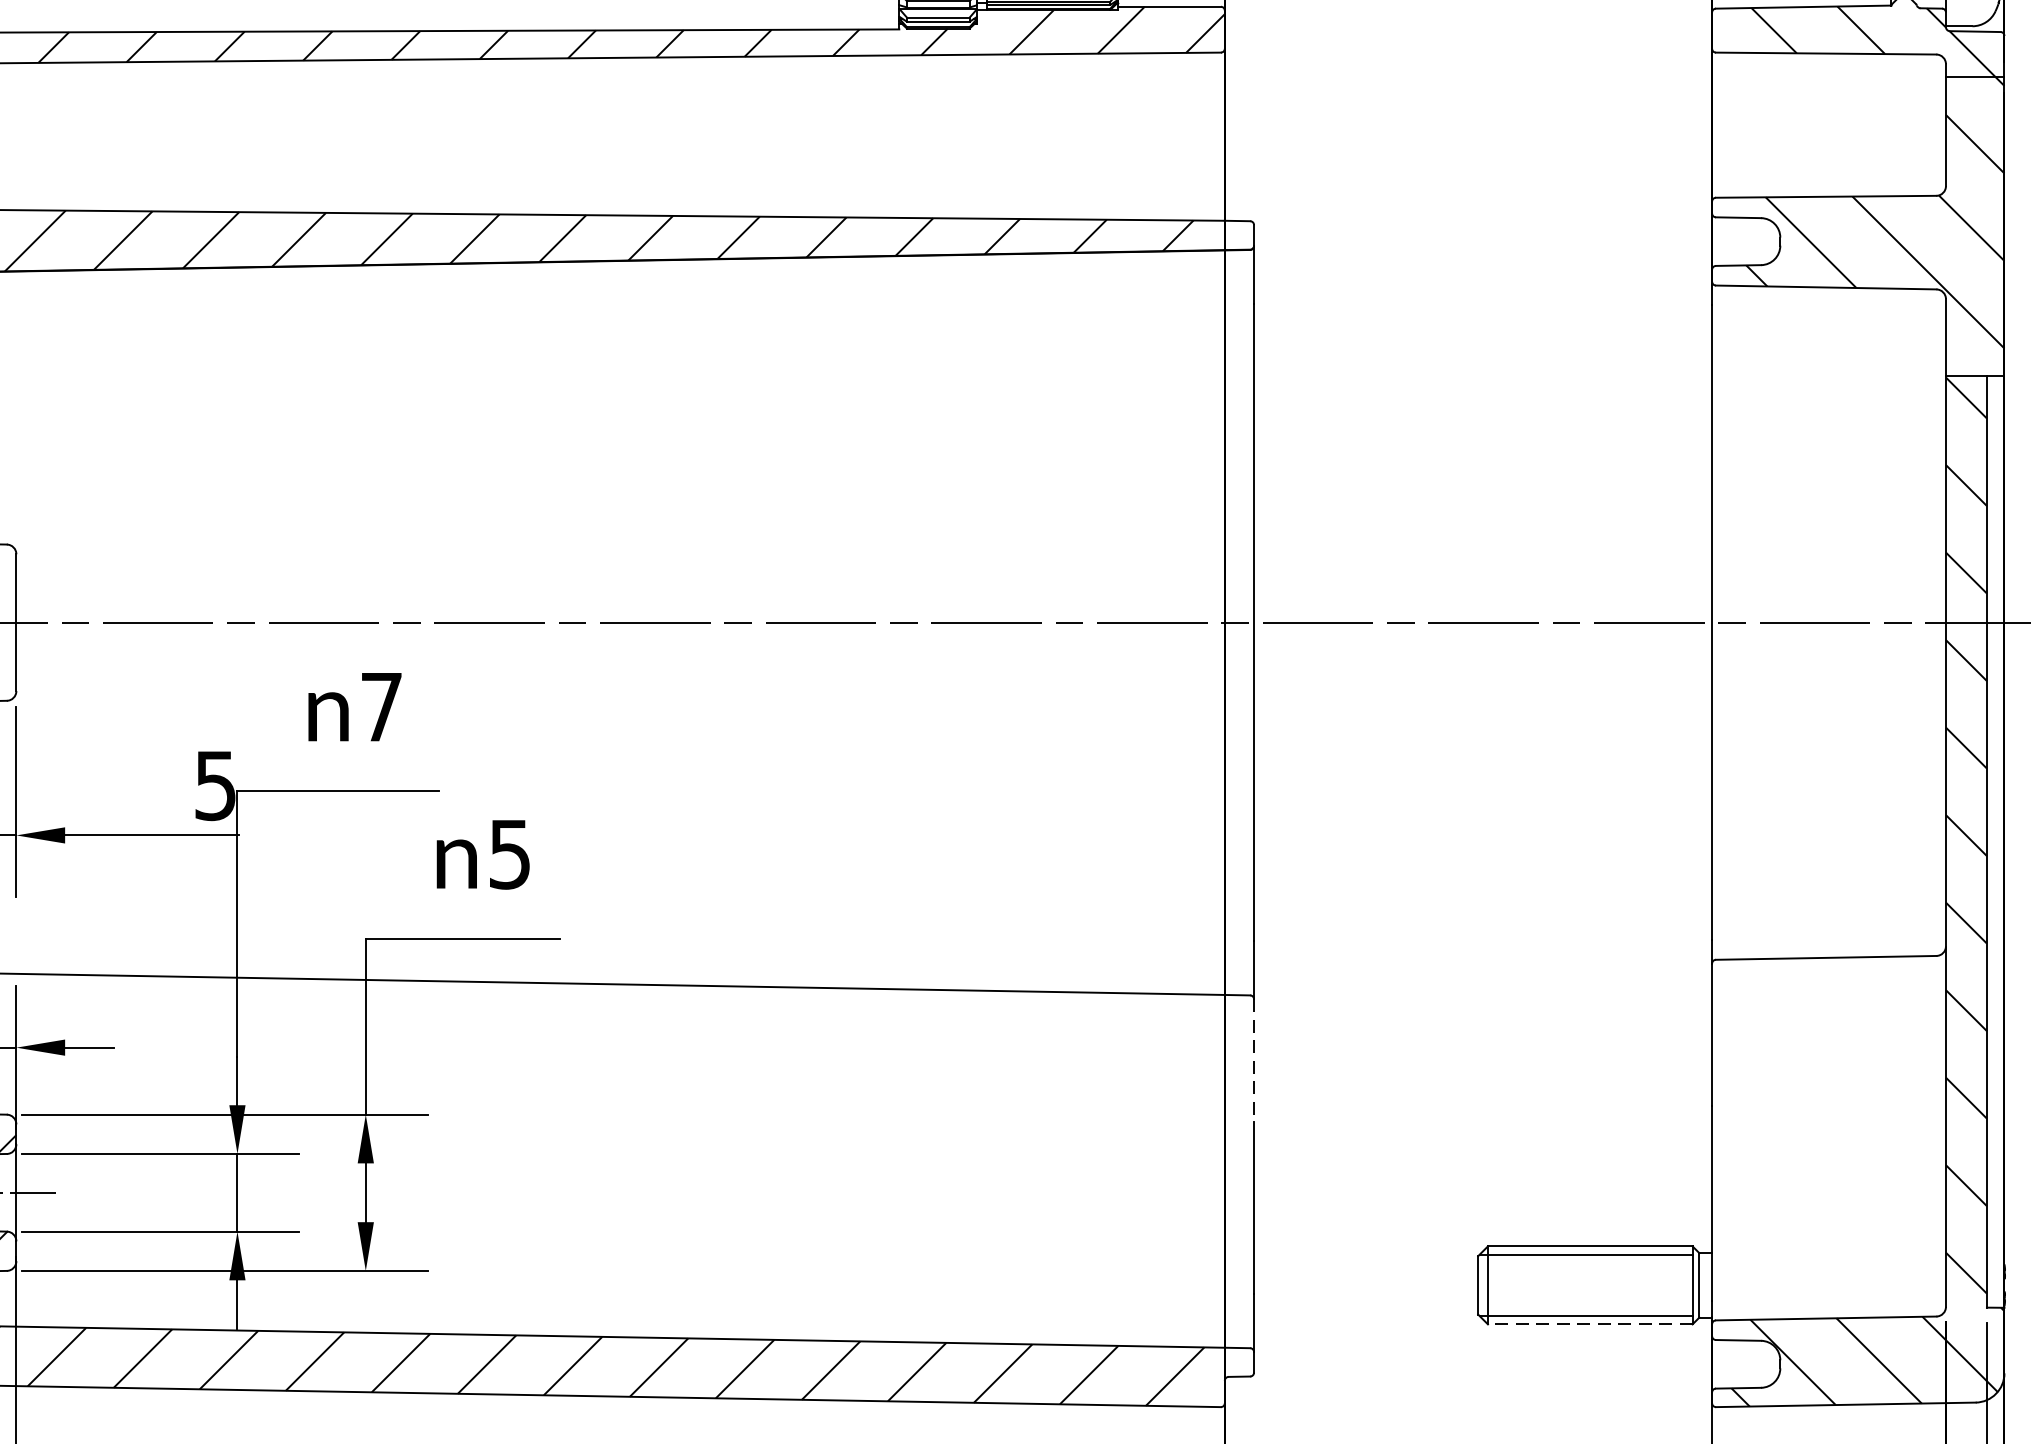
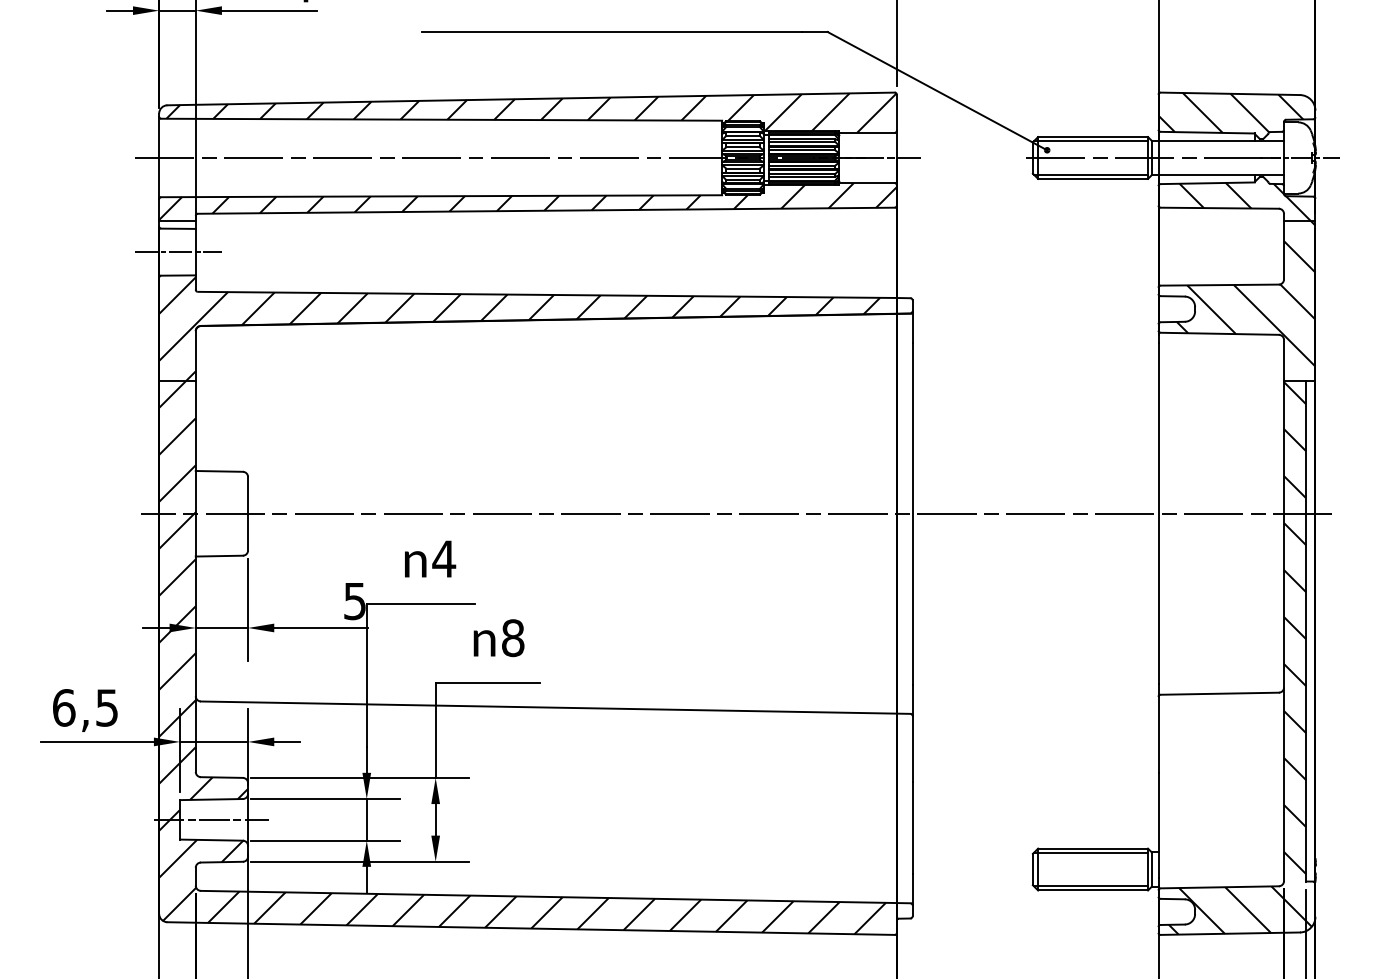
text: (382, 706) -> (444, 558), 7 -> 4
text: (510, 855) -> (513, 638), 5 -> 8
line: (1253, 1059) -> (912, 748), dashed -> solid
line: (1591, 1324) -> (1093, 890), dashed -> solid

